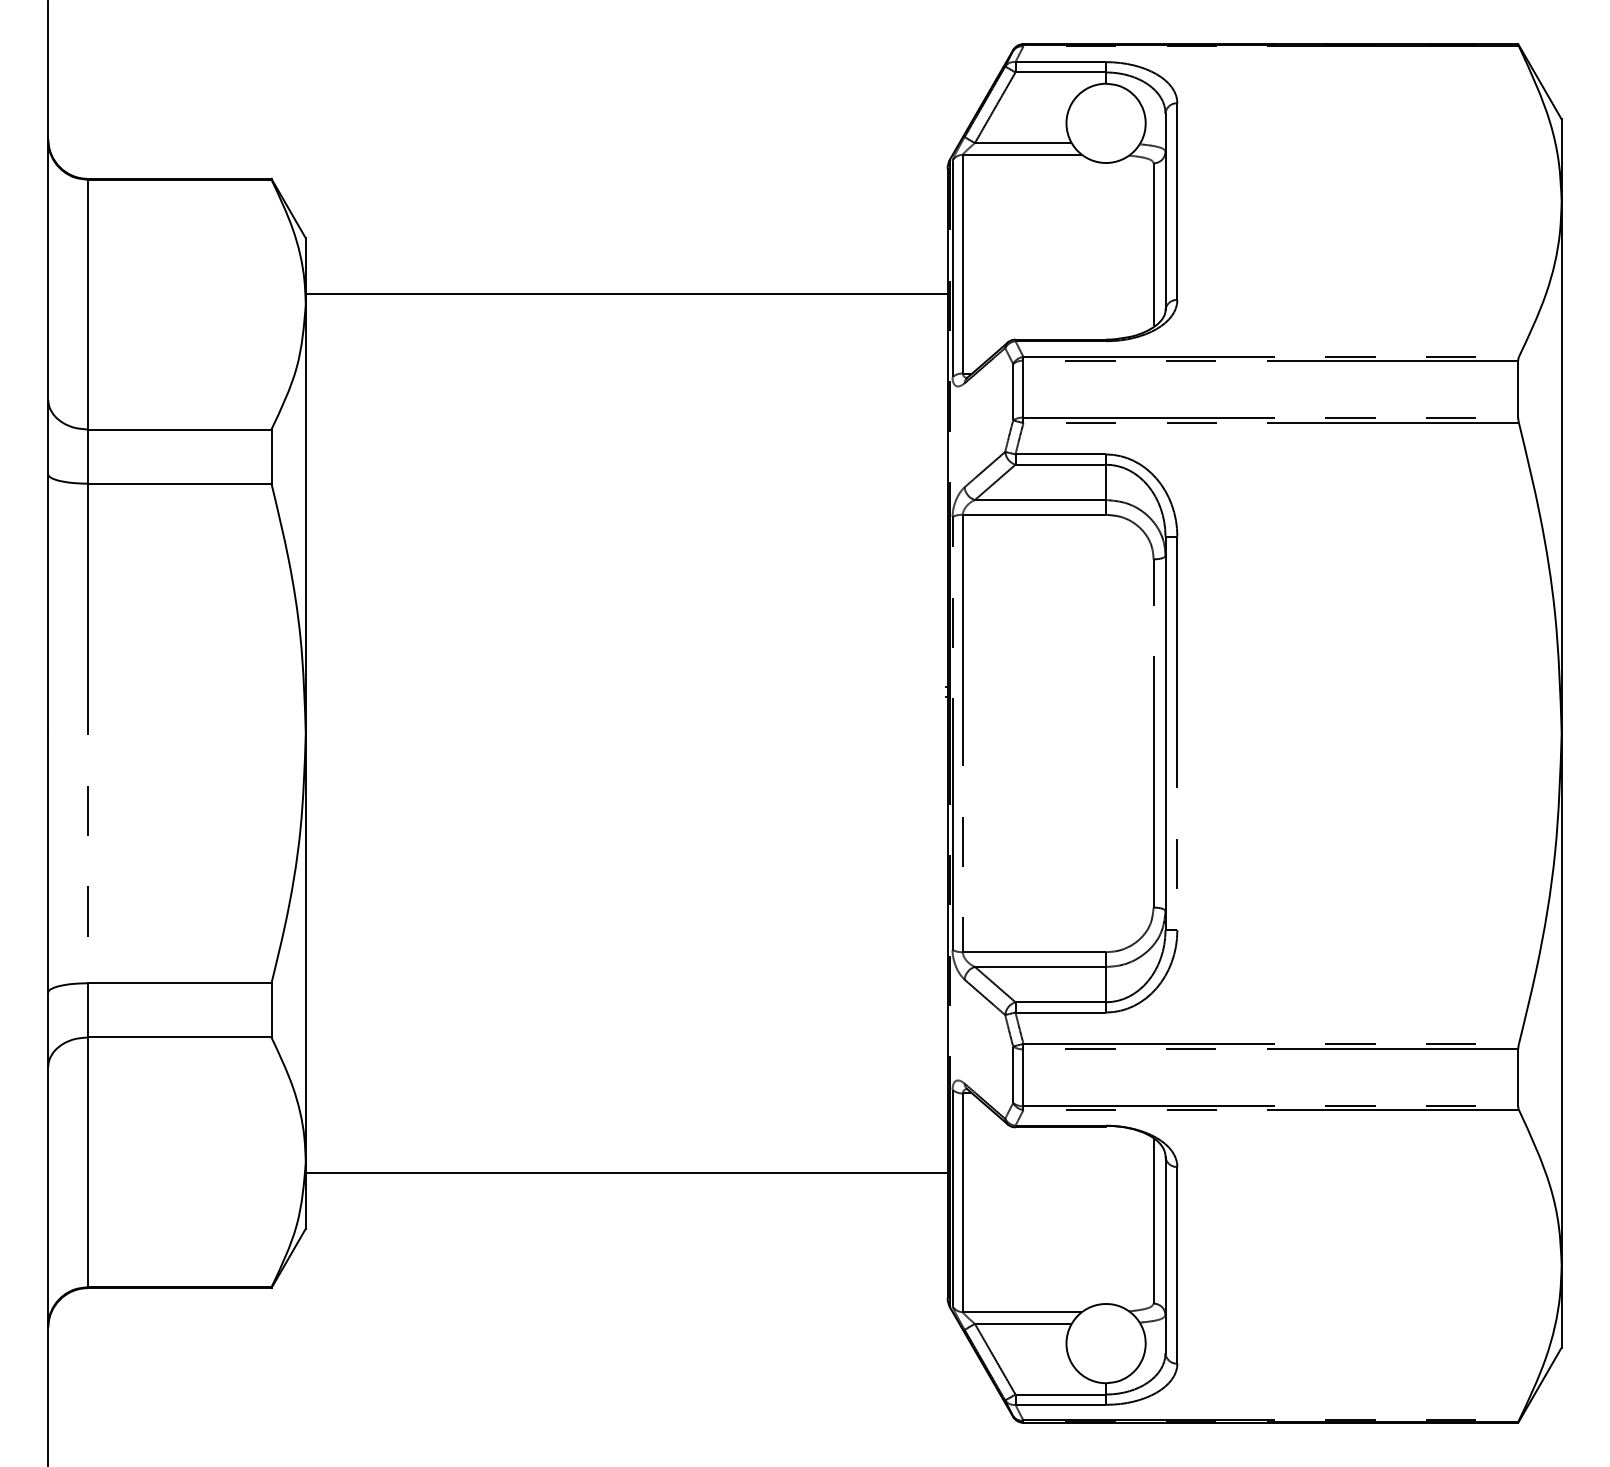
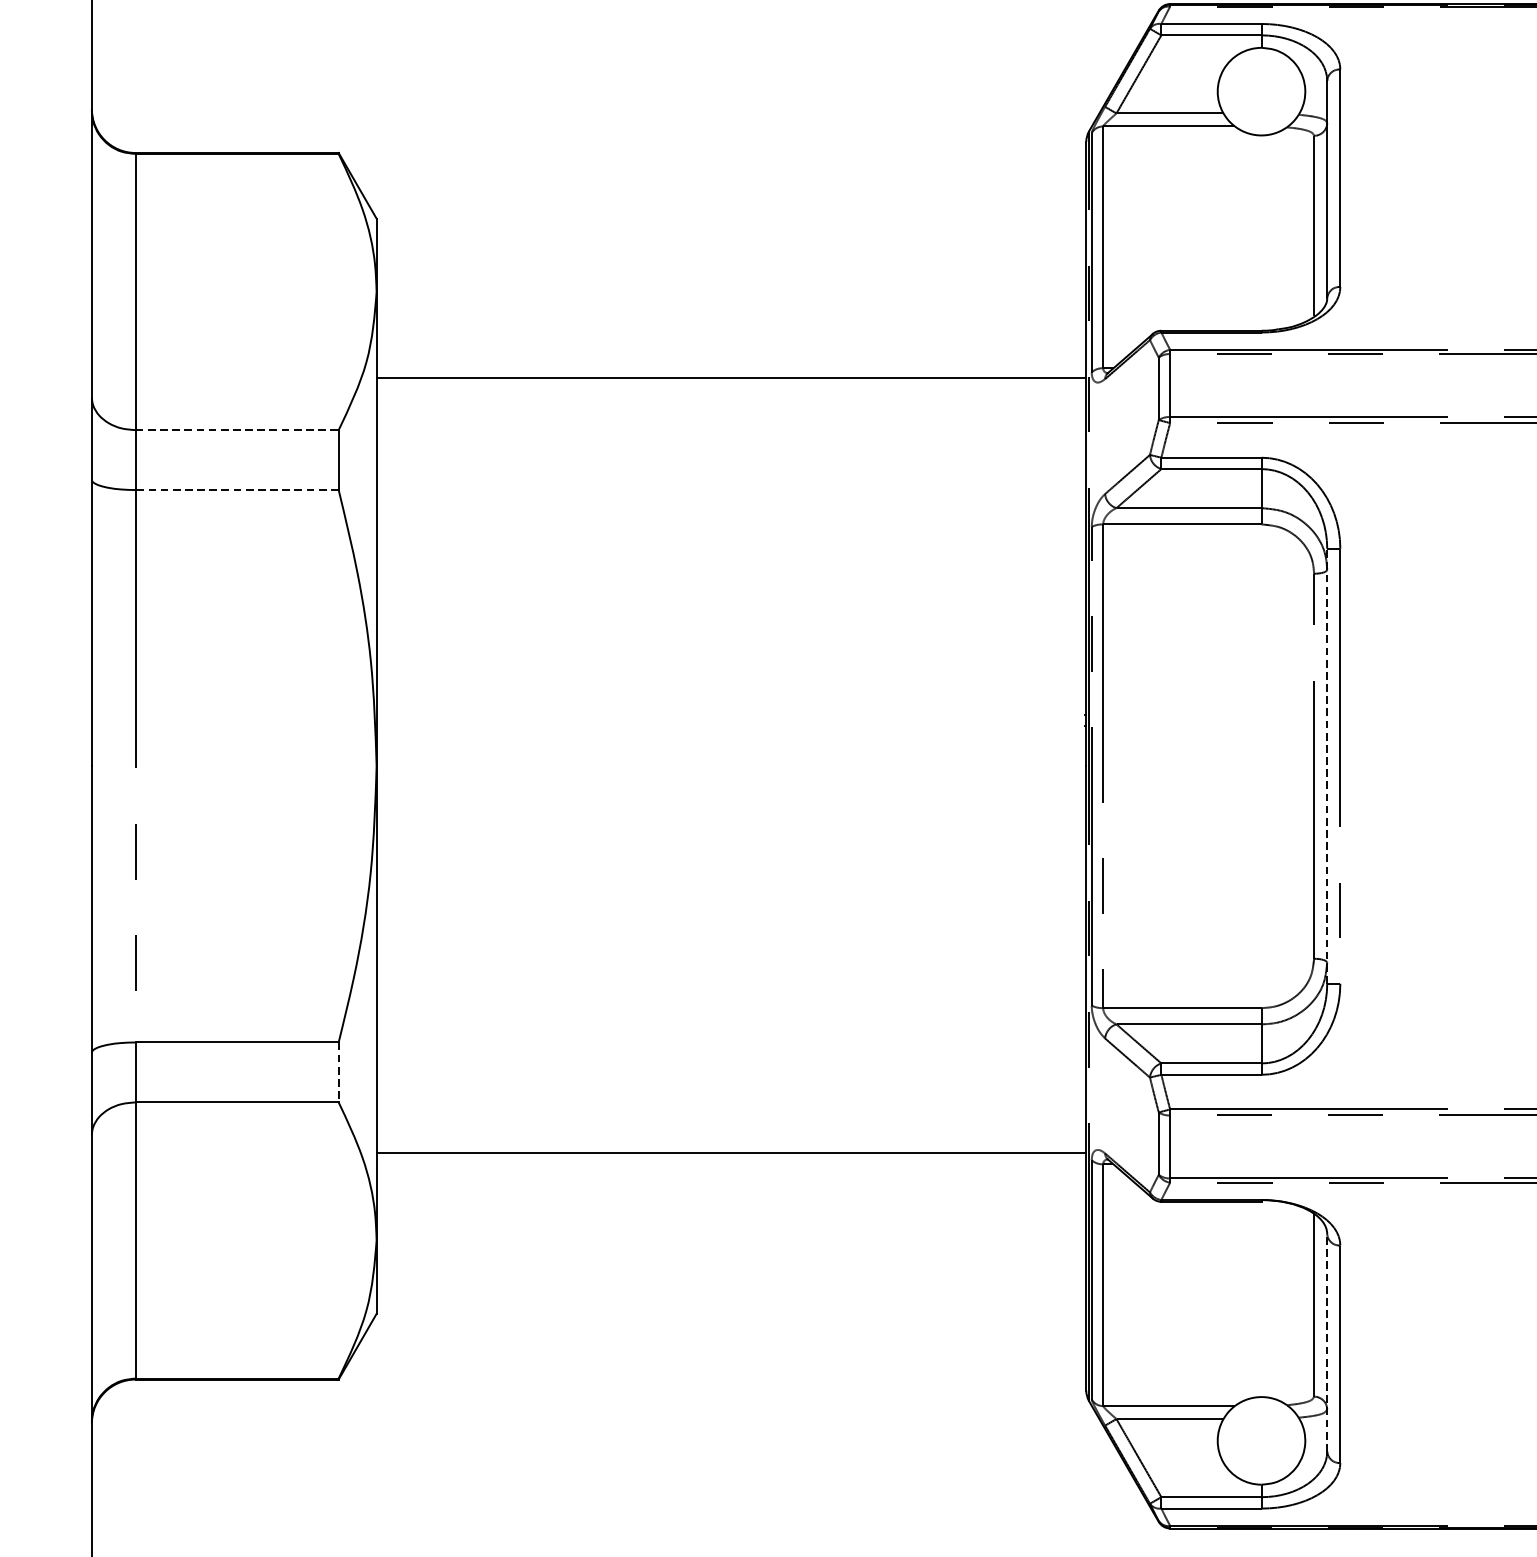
line: (626, 293) -> (731, 378), moved
line: (179, 429) -> (236, 430), solid -> dashed
line: (179, 483) -> (236, 489), solid -> dashed
line: (1165, 733) -> (1327, 766), solid -> dashed
line: (271, 1010) -> (338, 1072), solid -> dashed
line: (626, 1173) -> (731, 1153), moved
line: (1165, 1254) -> (1327, 1342), solid -> dashed

